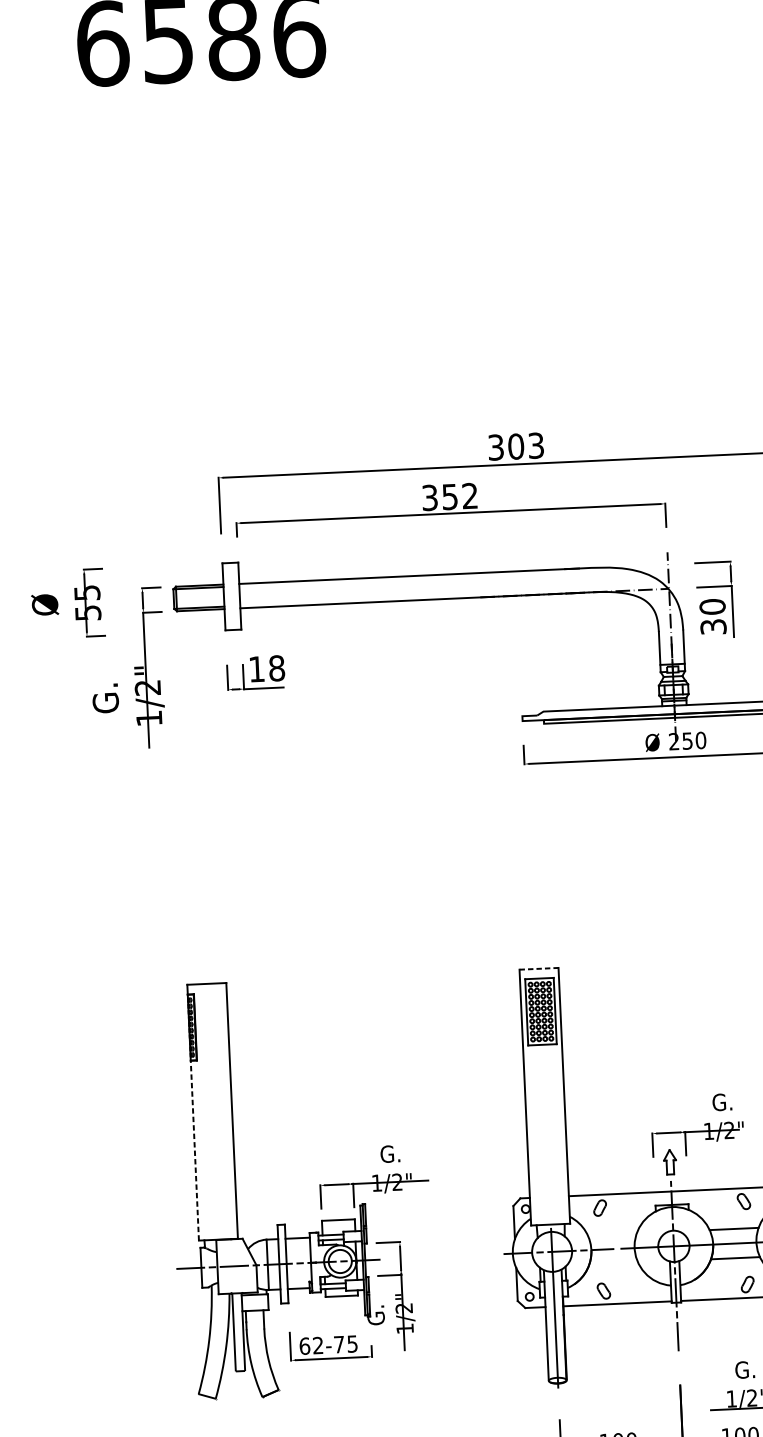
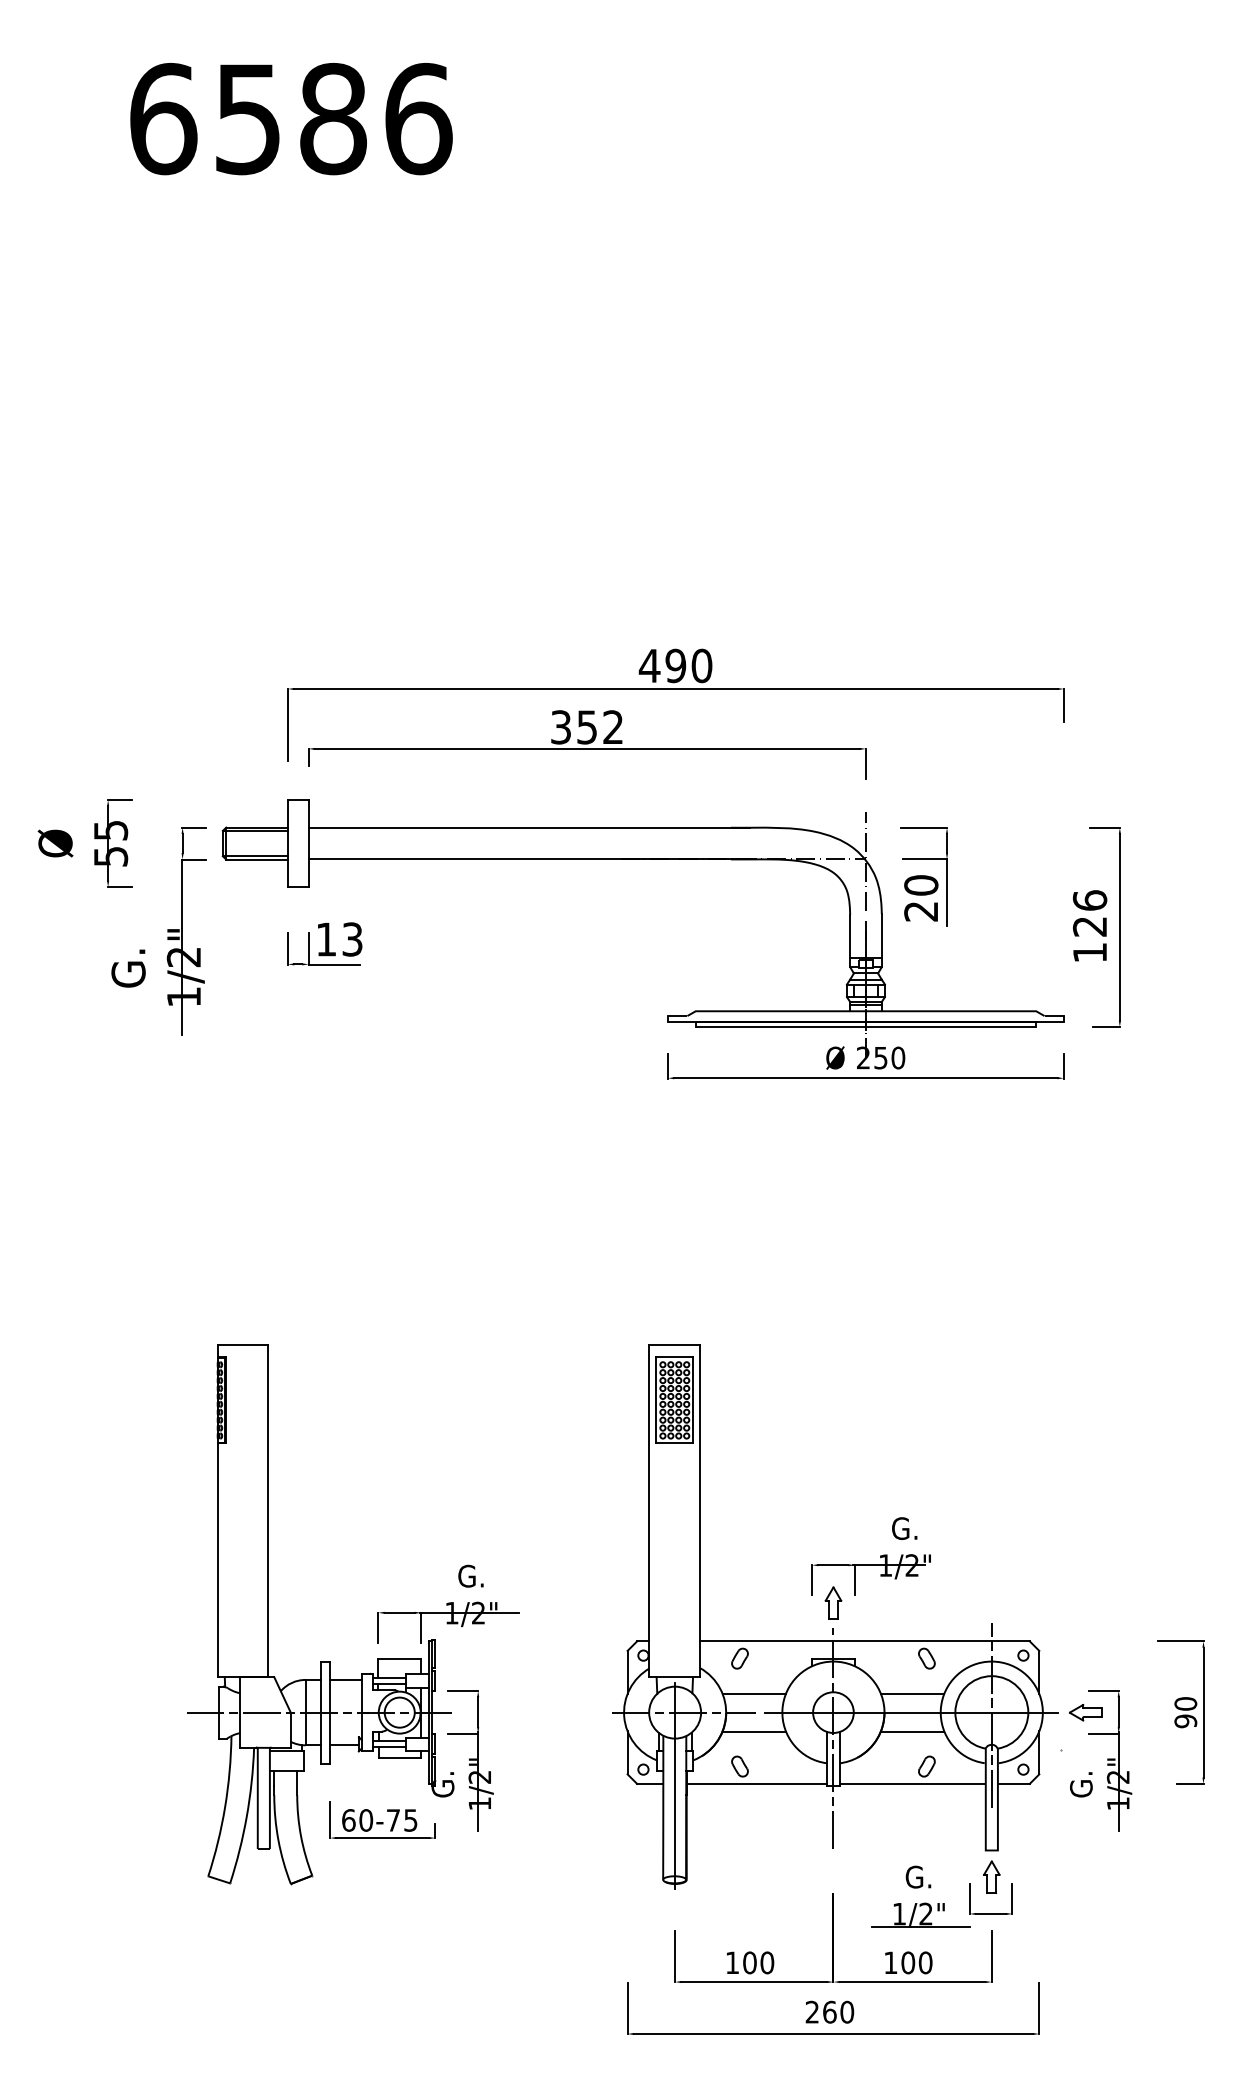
text: (515, 446) -> (675, 665), 303 -> 490
text: (713, 626) -> (921, 911), 30 -> 20
text: (276, 668) -> (352, 939), 18 -> 13
line: (539, 968) -> (675, 1344), dashed -> solid
line: (194, 1150) -> (217, 1560), dashed -> solid
line: (612, 1234) -> (754, 1693), added
line: (613, 1263) -> (754, 1731), added
text: (318, 1345) -> (366, 1820), 62-75 -> 60-75

